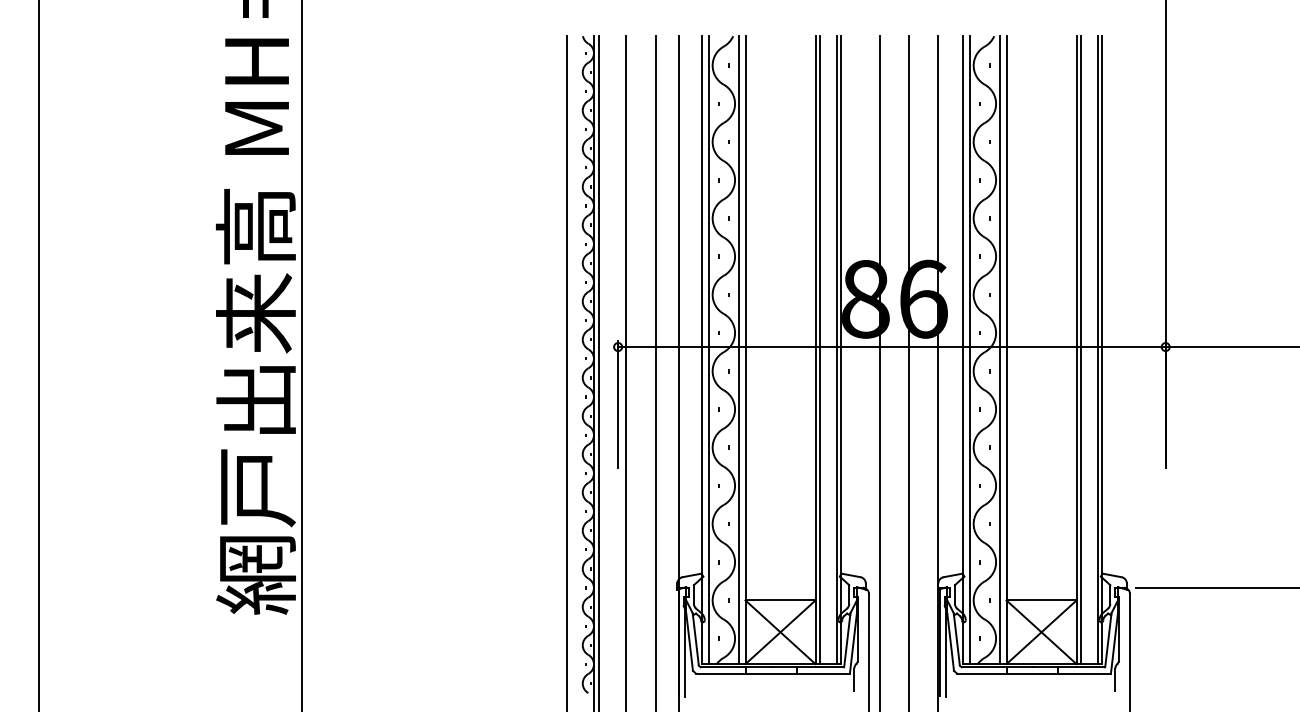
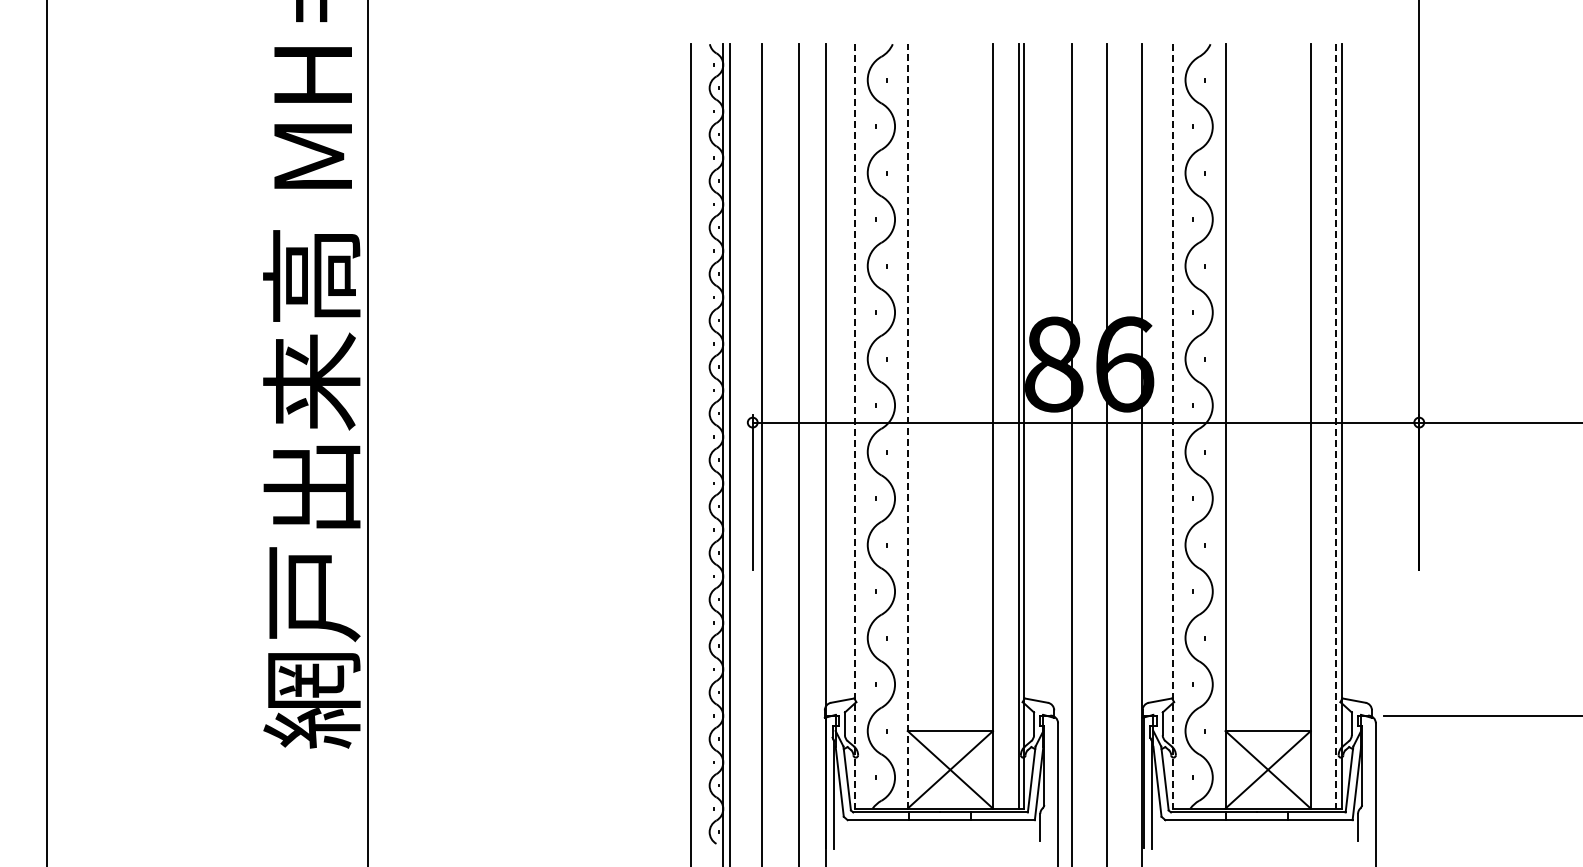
line: (745, 349) -> (907, 425), solid -> dashed
line: (702, 350) -> (855, 426), solid -> dashed
line: (708, 350) -> (862, 426), removed
line: (739, 350) -> (900, 426), removed
line: (820, 350) -> (998, 426), removed
line: (962, 350) -> (1172, 426), solid -> dashed
line: (969, 350) -> (1180, 426), removed
line: (999, 350) -> (1217, 426), removed
line: (1081, 350) -> (1316, 426), removed
line: (1097, 350) -> (1336, 426), solid -> dashed

